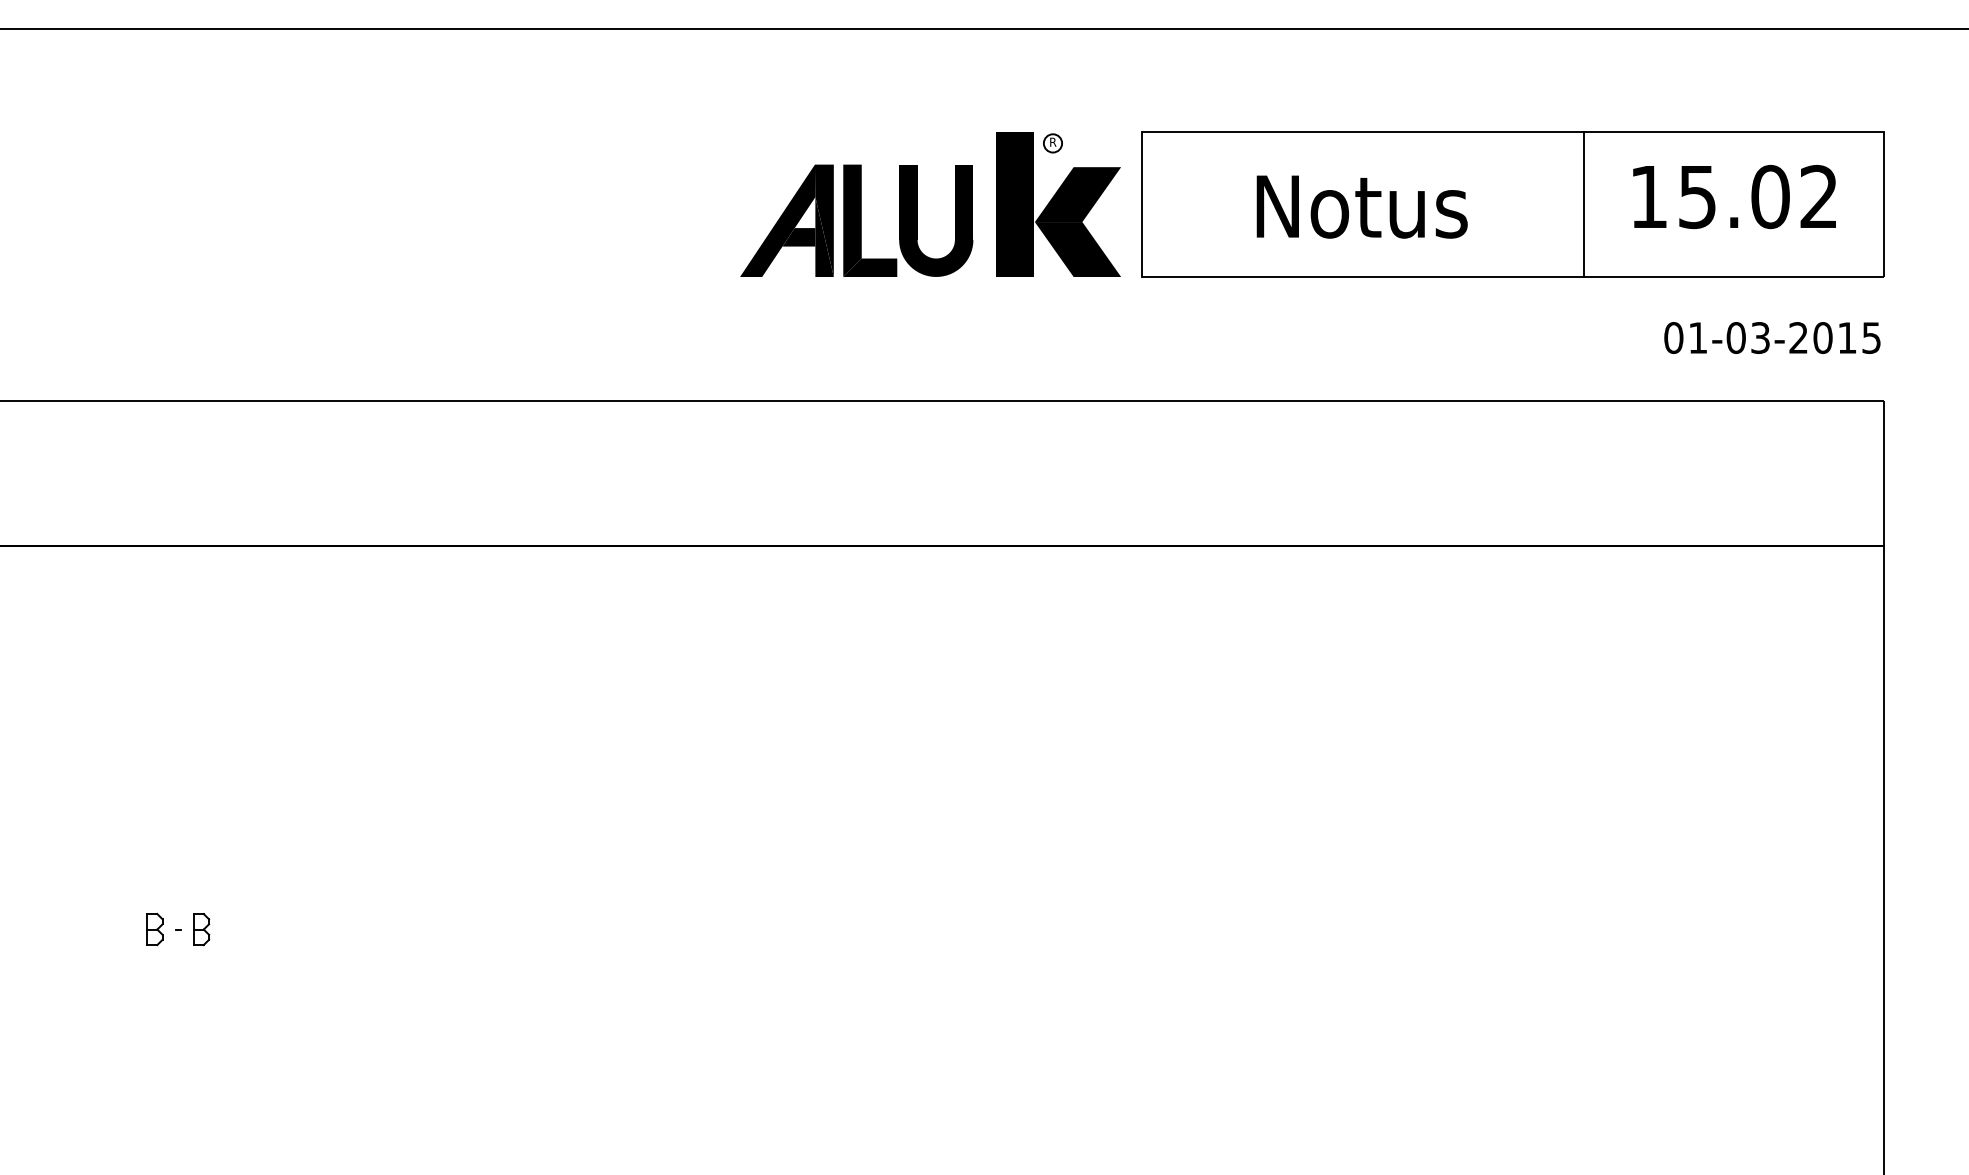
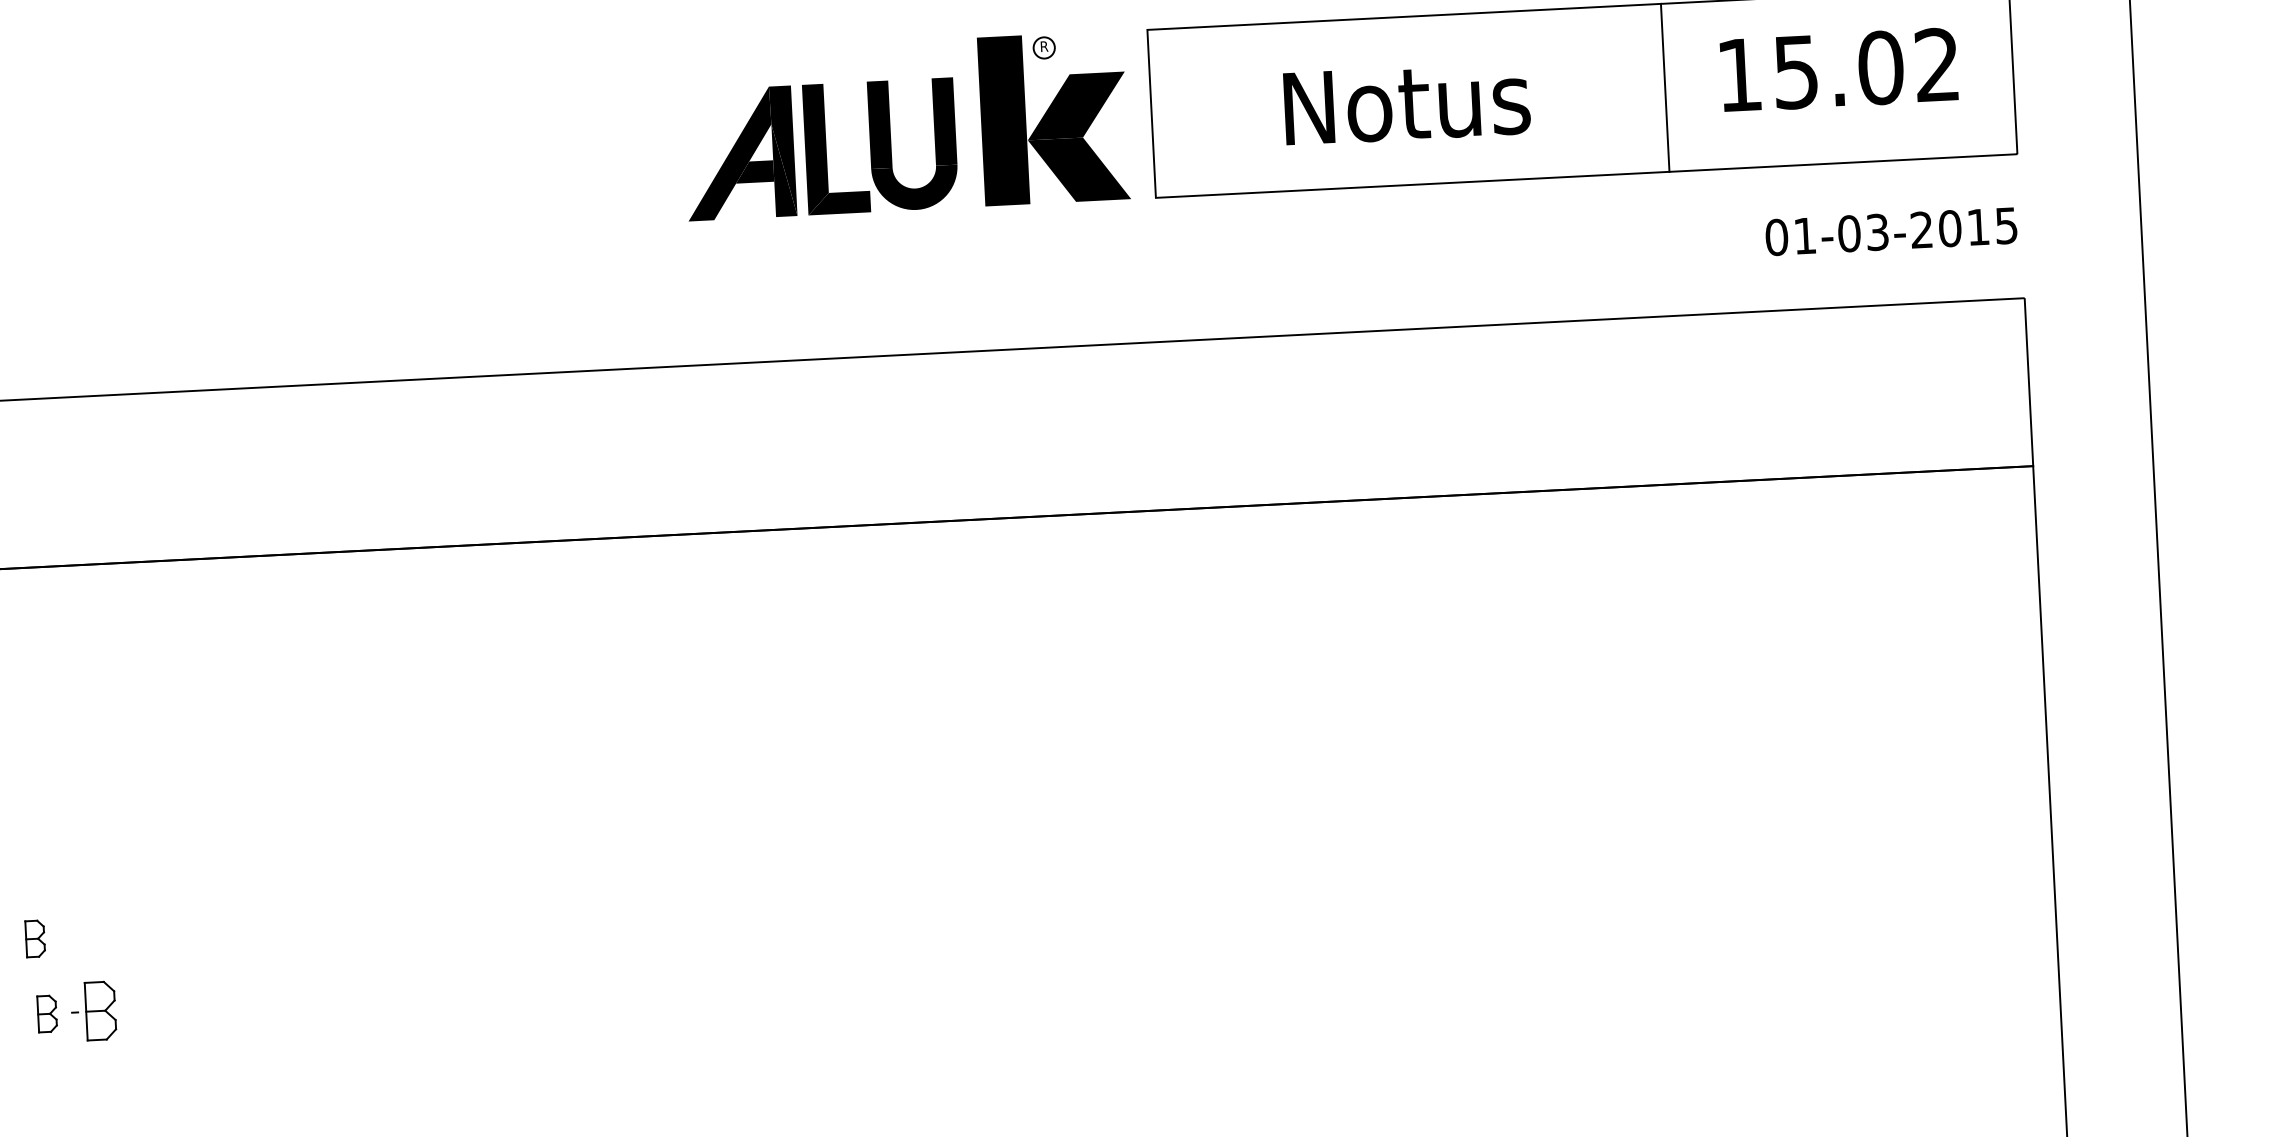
part: (147, 864) -> (34, 938), added
part: (201, 929) -> (101, 1011), size x1.6

